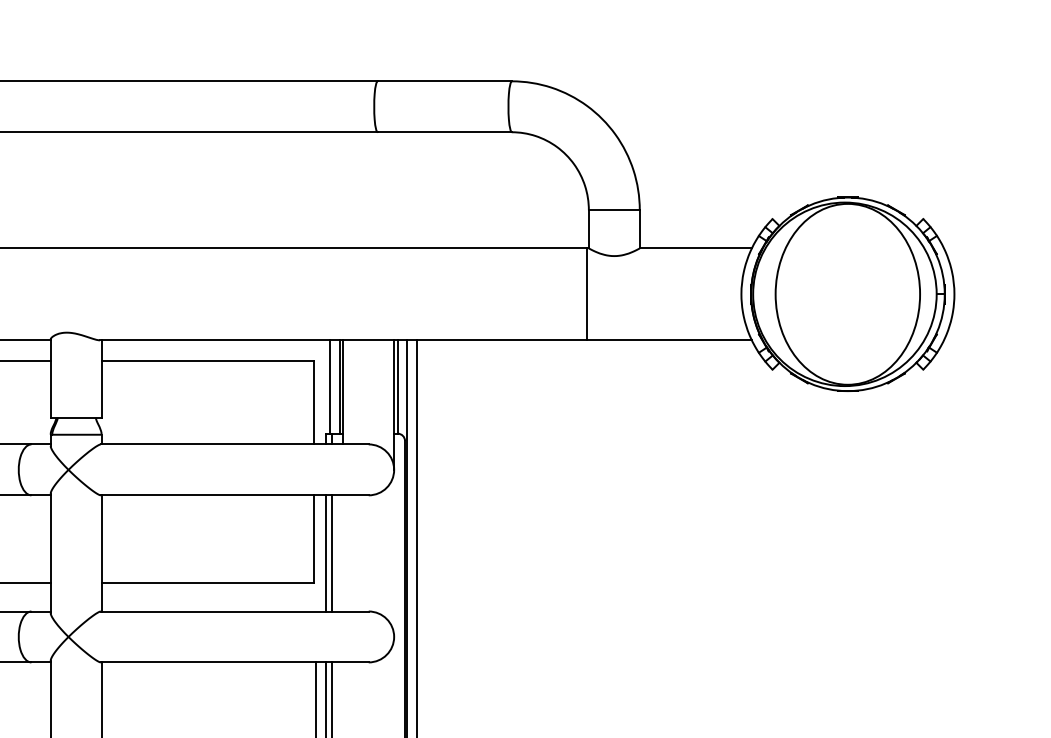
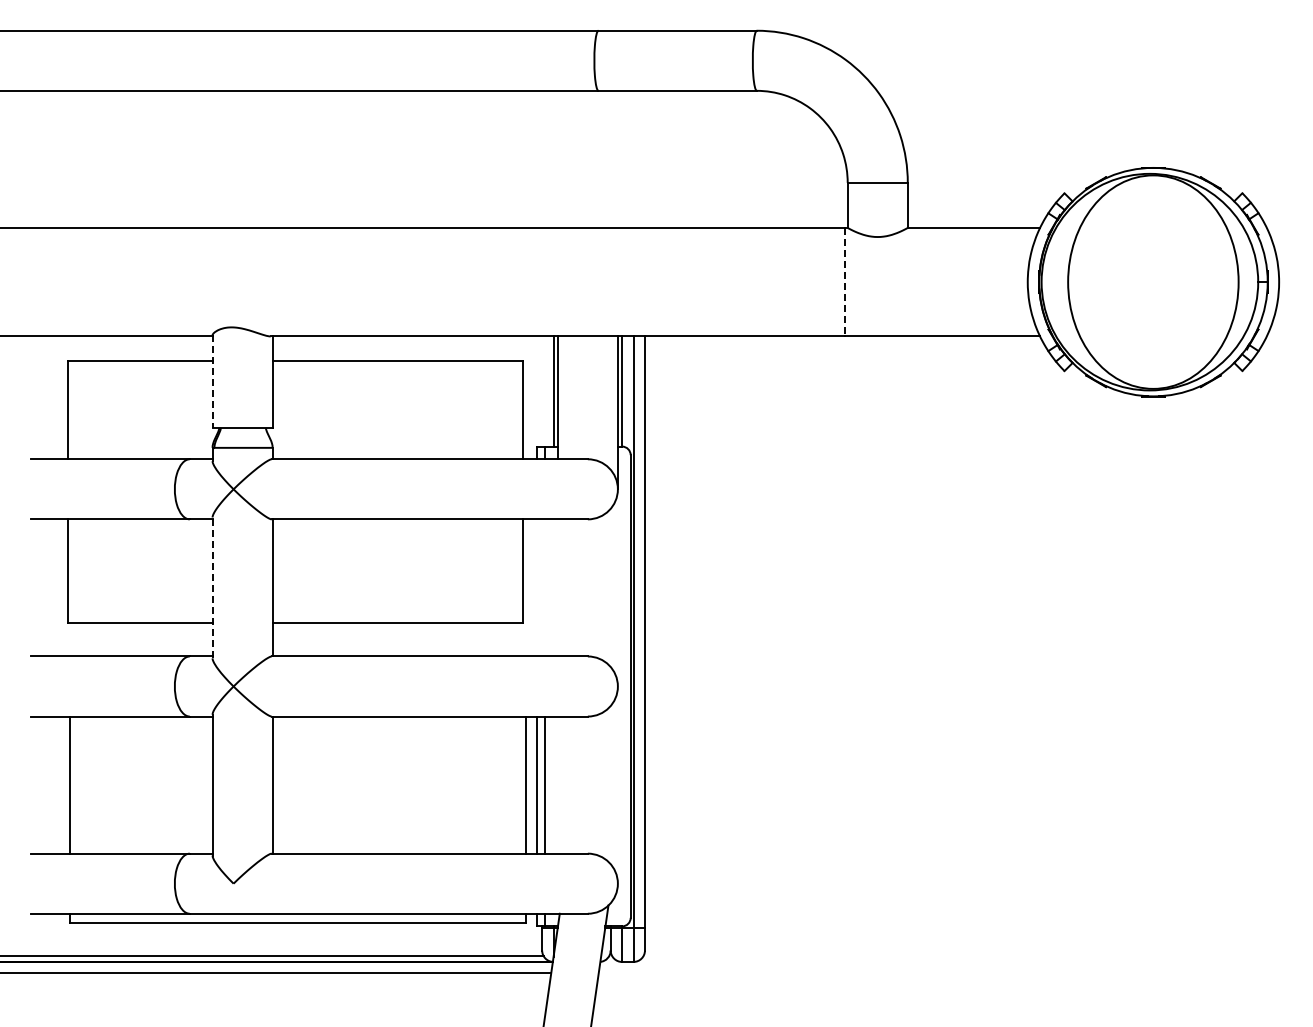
line: (586, 294) -> (844, 282), solid -> dashed
line: (50, 379) -> (212, 382), solid -> dashed
line: (330, 386) -> (542, 391), removed
line: (50, 553) -> (212, 587), solid -> dashed
line: (326, 553) -> (537, 587), removed
line: (332, 553) -> (545, 587), removed

